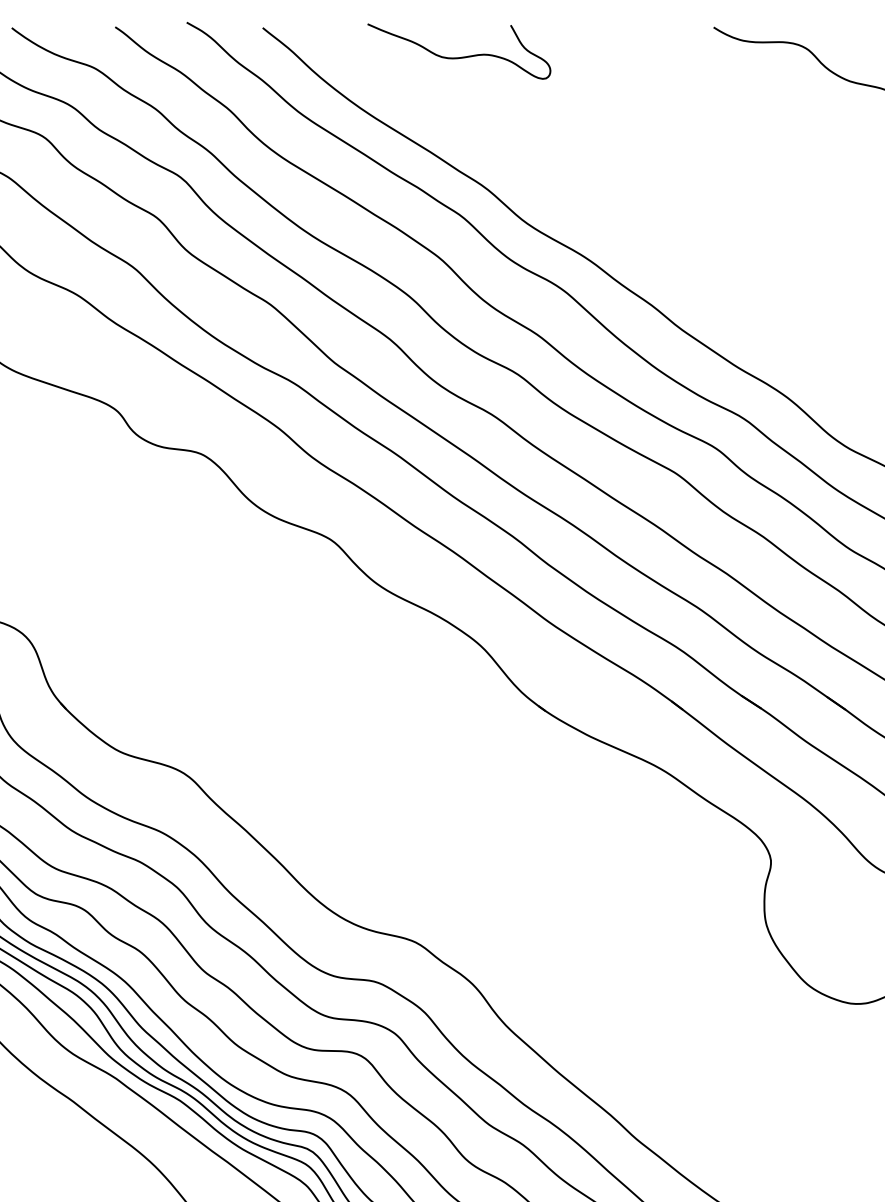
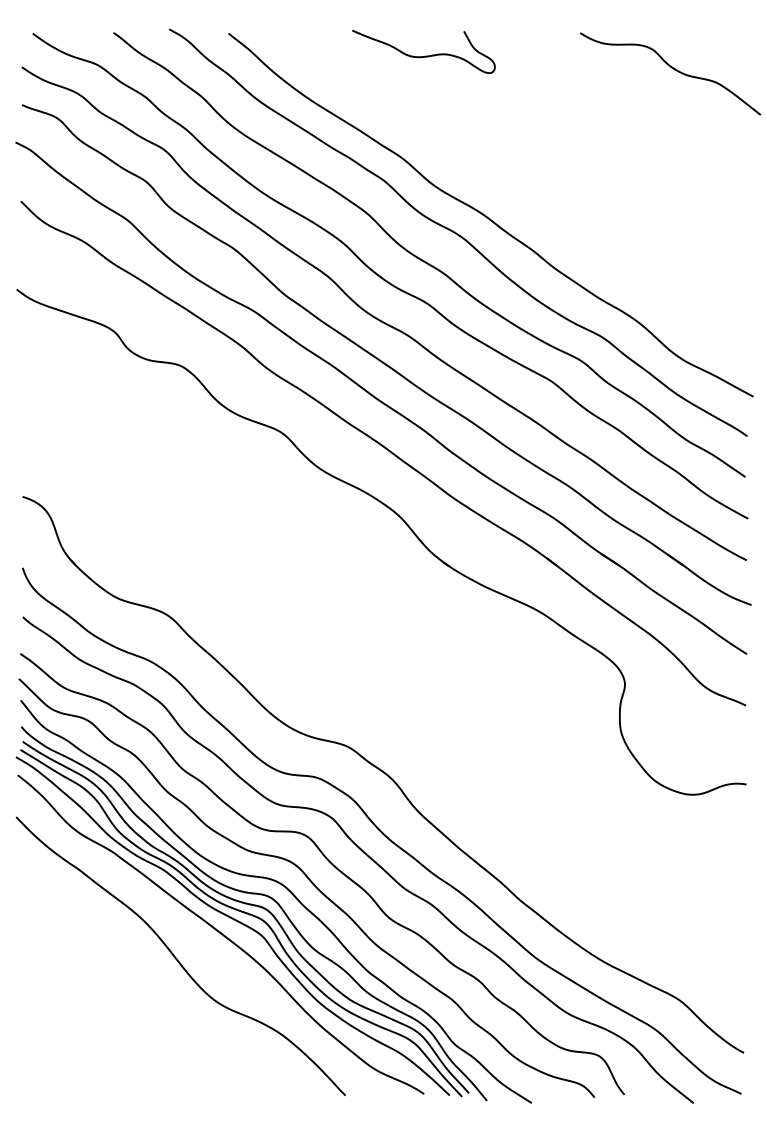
curve: (461, 56) -> (425, 55), moved

